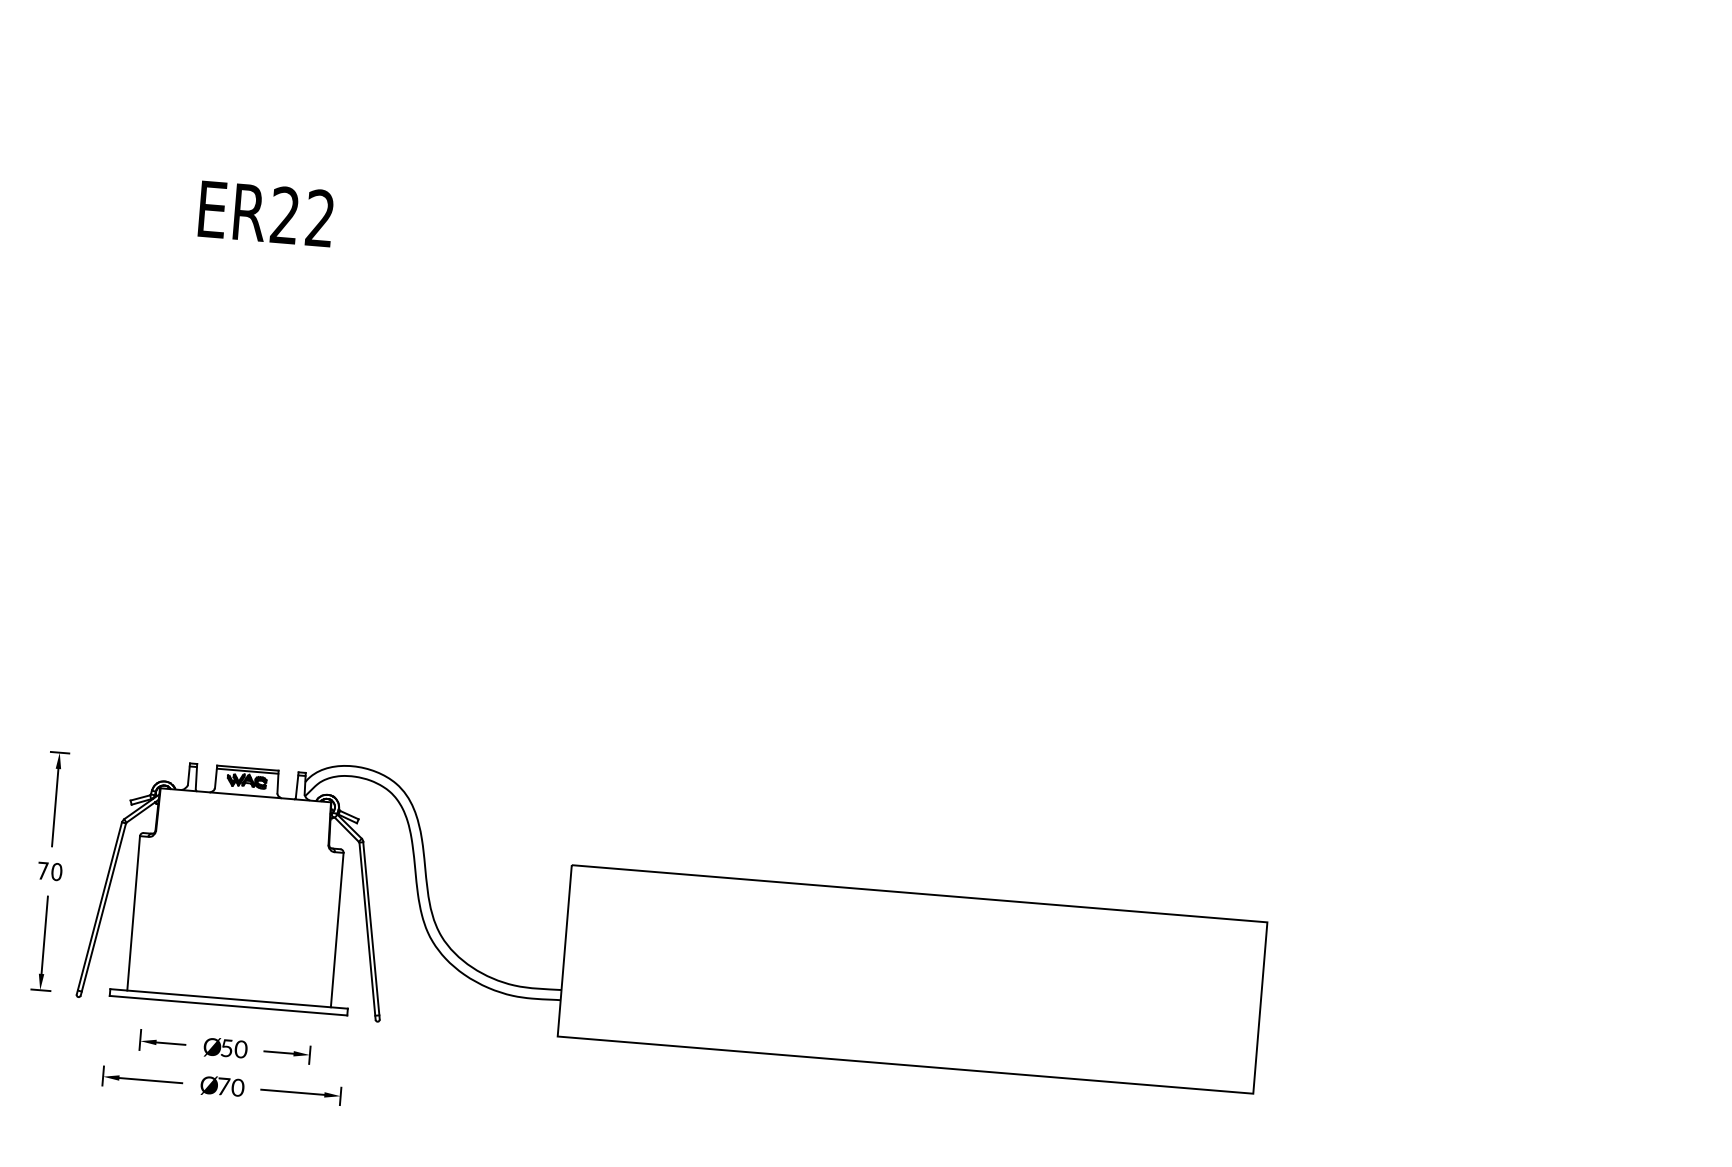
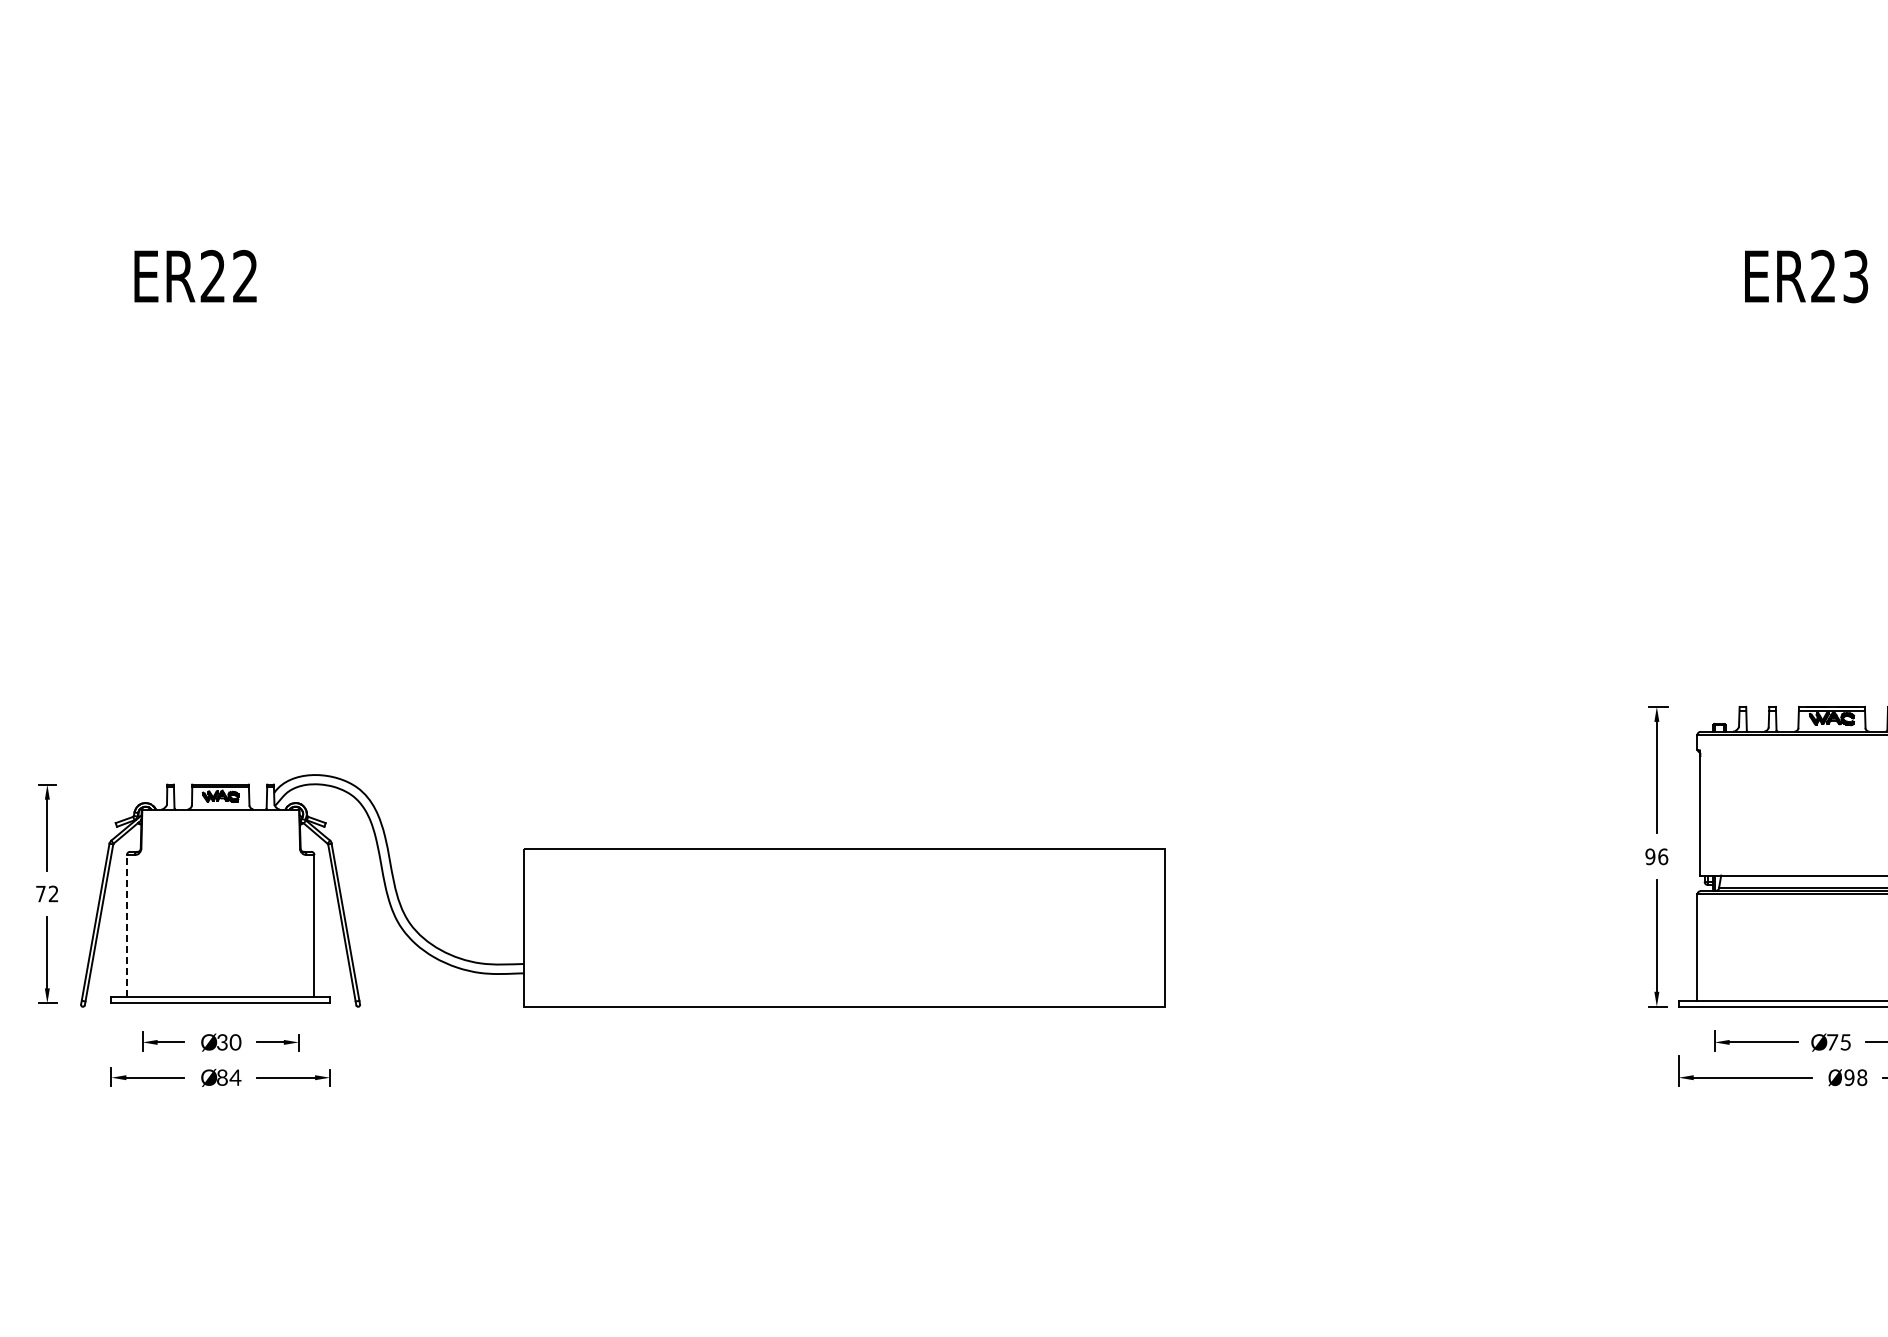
text: (56, 871) -> (53, 893), 70 -> 72
line: (134, 912) -> (127, 925), solid -> dashed
text: (226, 1048) -> (222, 1042), 50 -> 30
text: (231, 1087) -> (229, 1077), 70 -> 84

